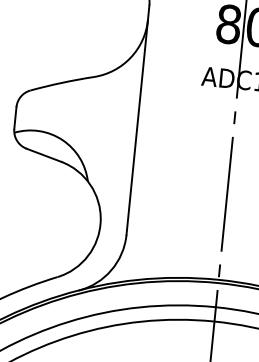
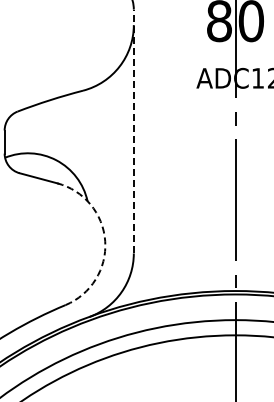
line: (137, 120) -> (133, 131), solid -> dashed
arc: (100, 221) -> (105, 241), solid -> dashed

